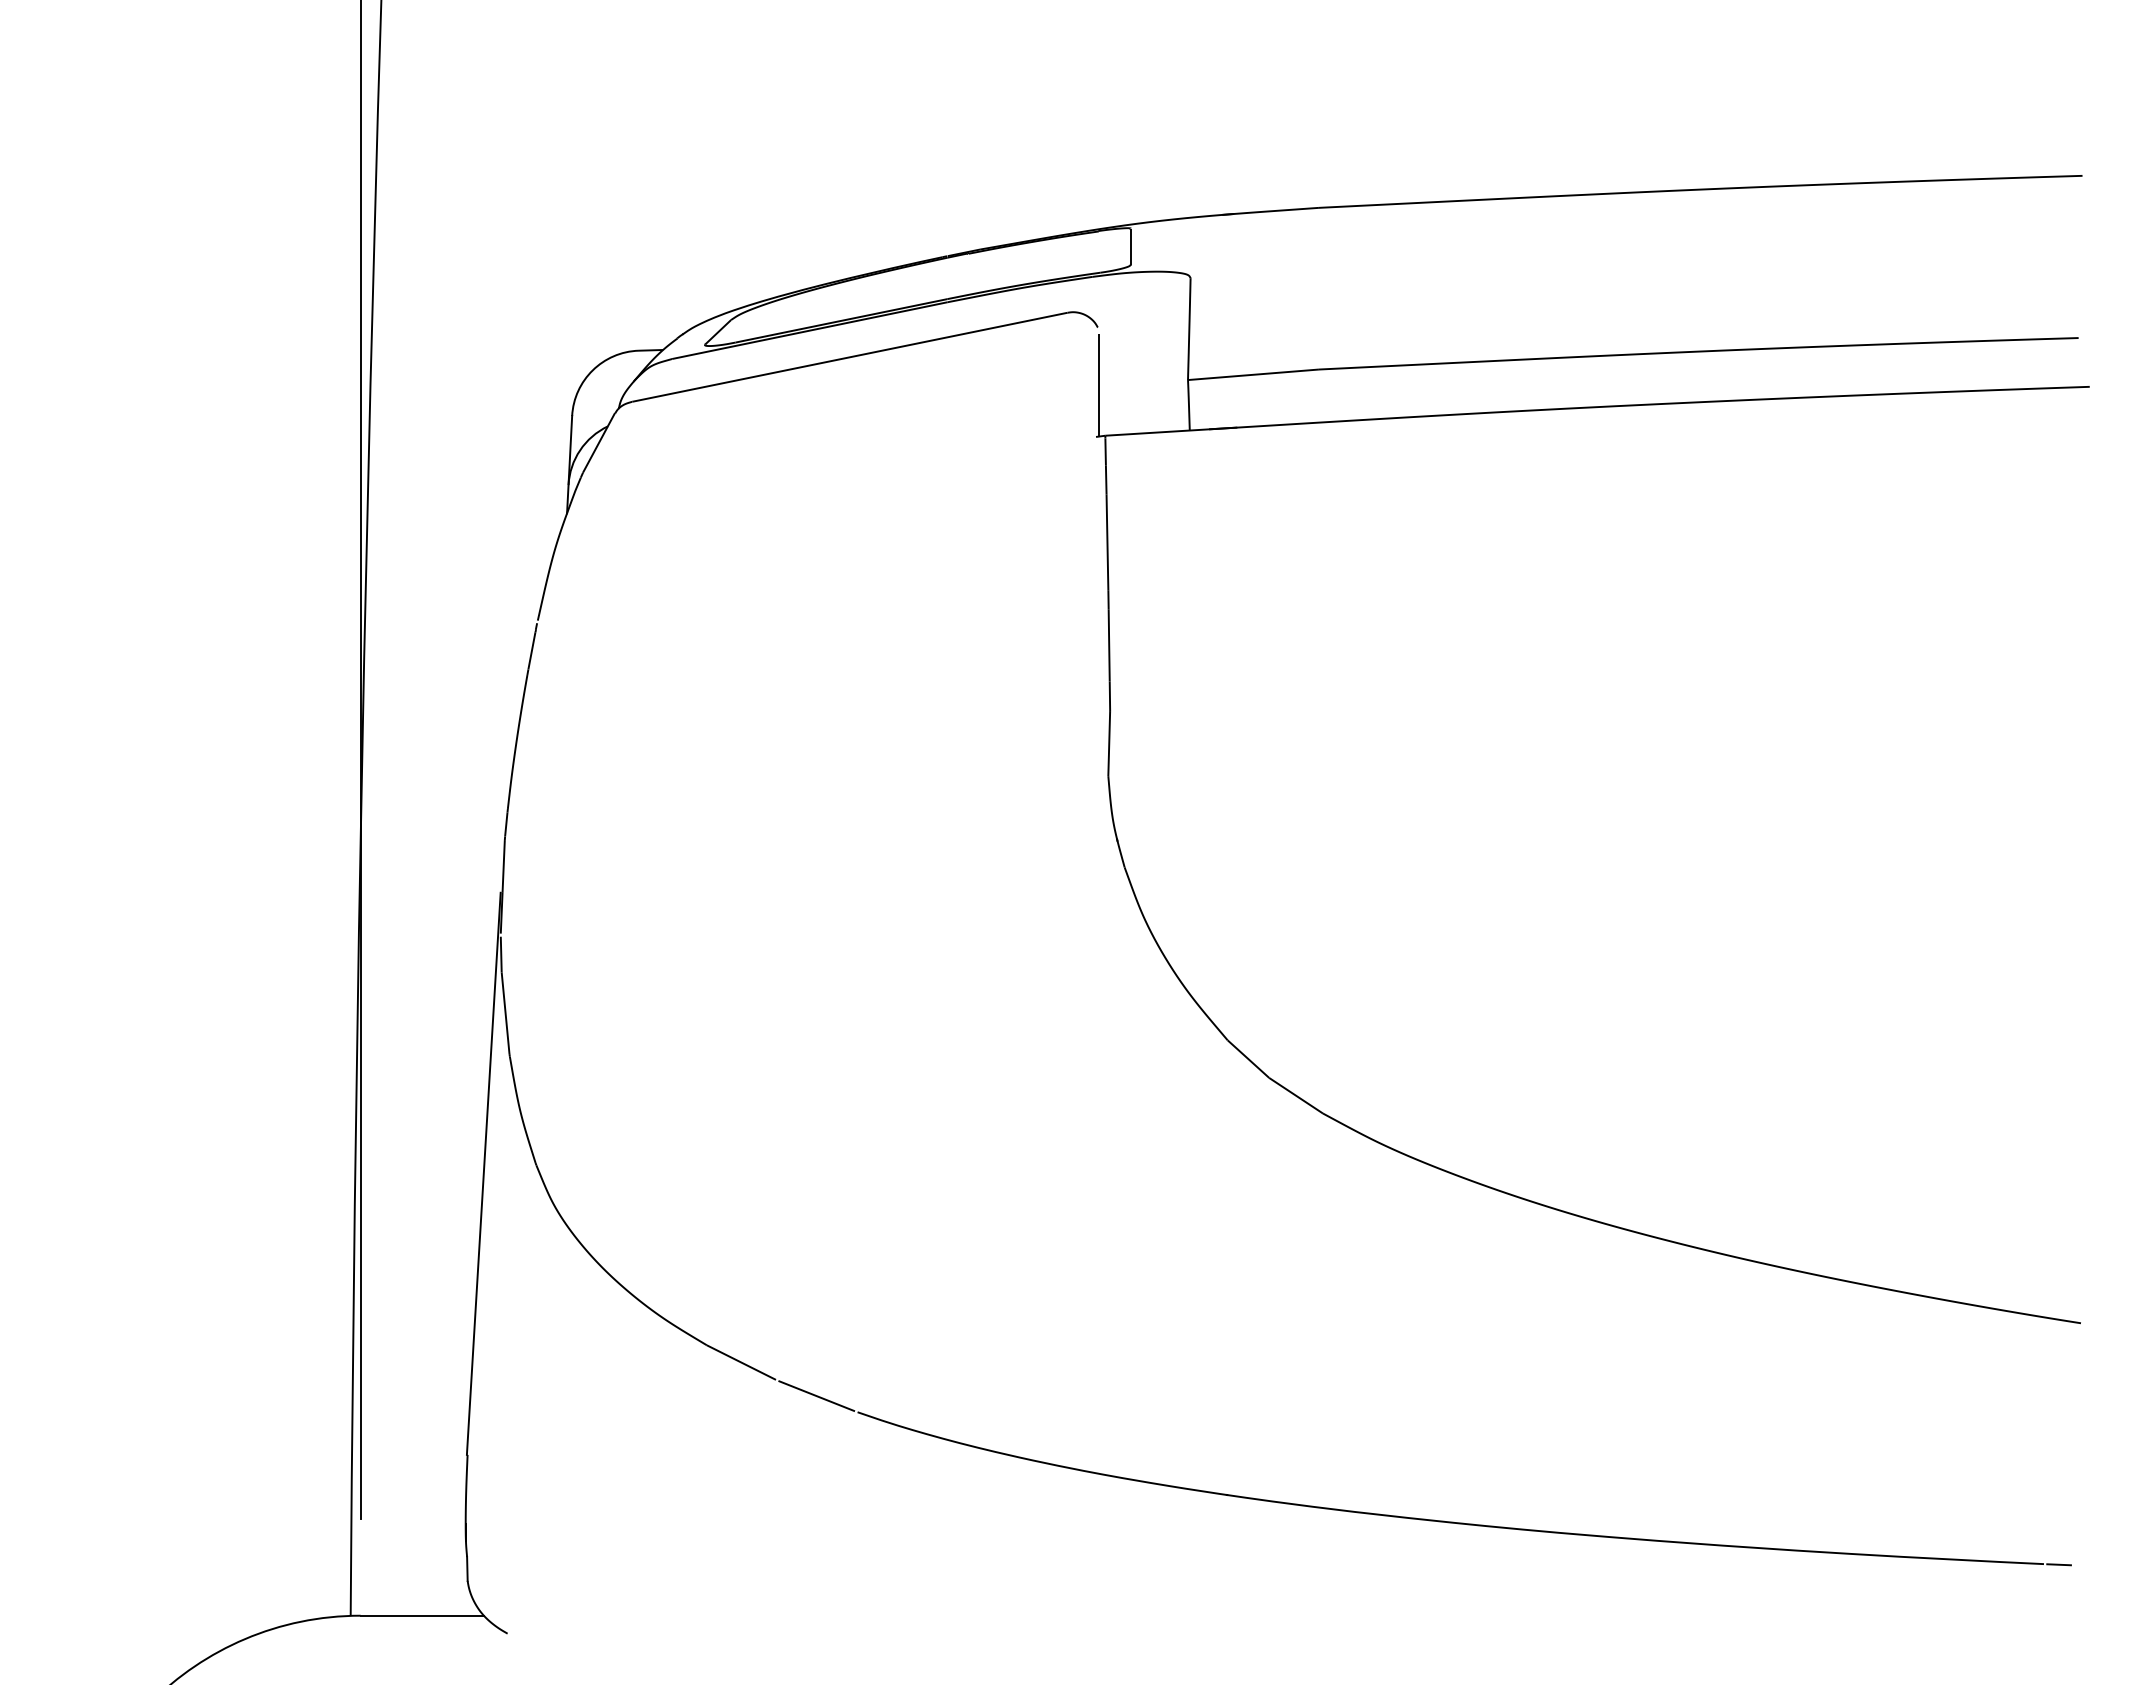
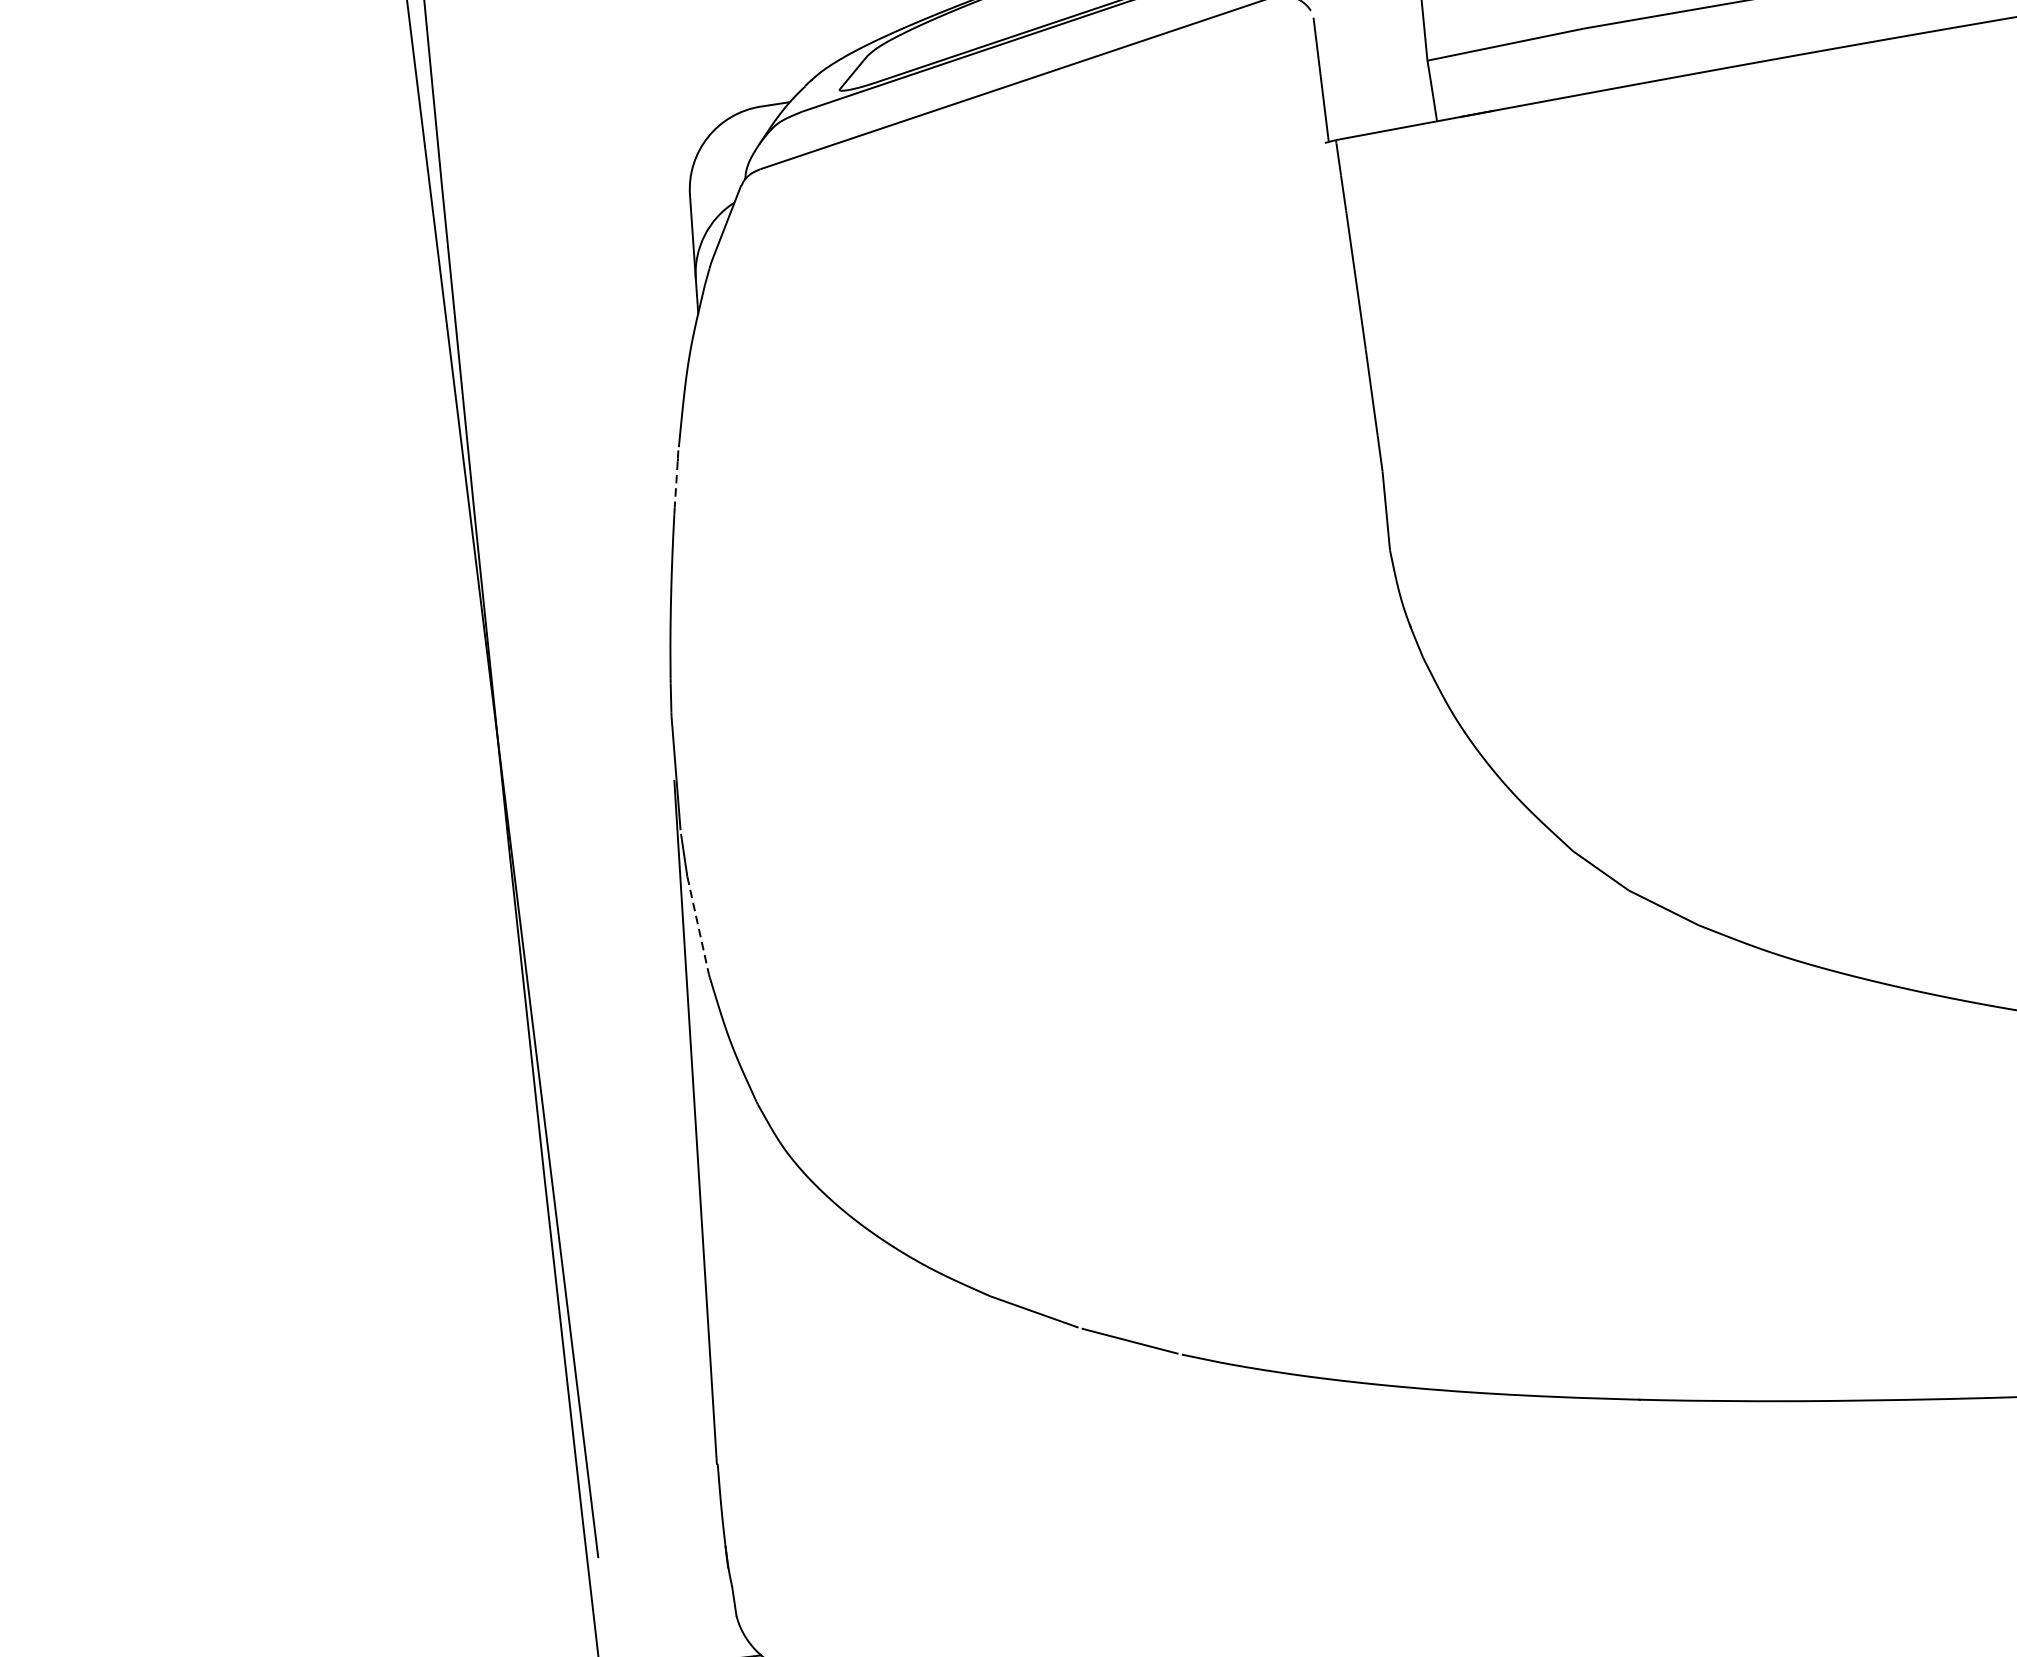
line: (531, 650) -> (675, 484), solid -> dashed
line: (505, 1013) -> (698, 925), solid -> dashed

